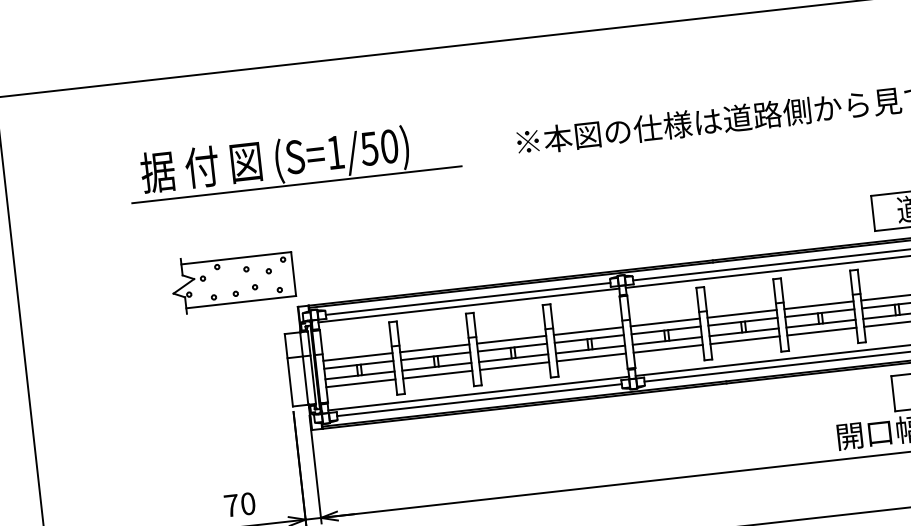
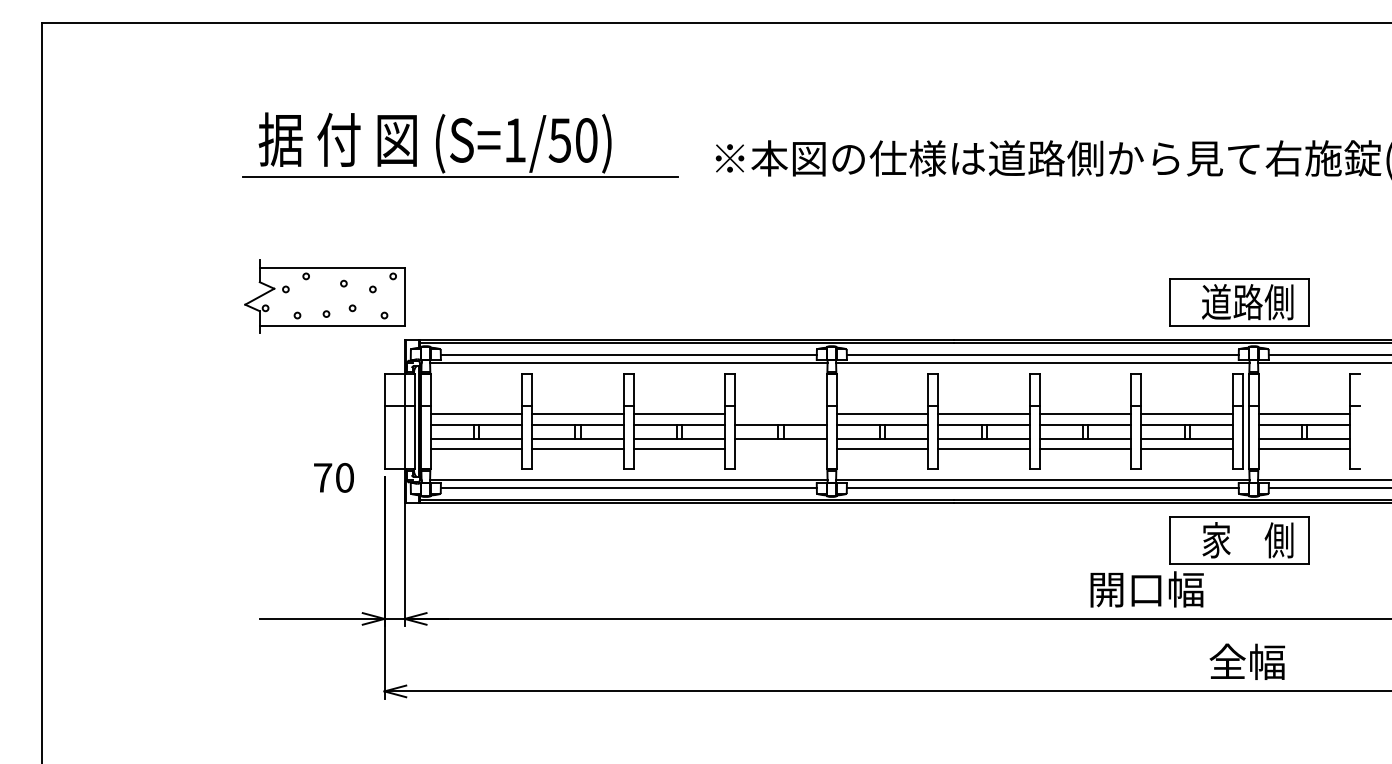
part: (294, 160) -> (460, 144), moved
line: (588, 331) -> (780, 414), removed
line: (590, 357) -> (780, 449), removed
text: (239, 504) -> (333, 477), moved

